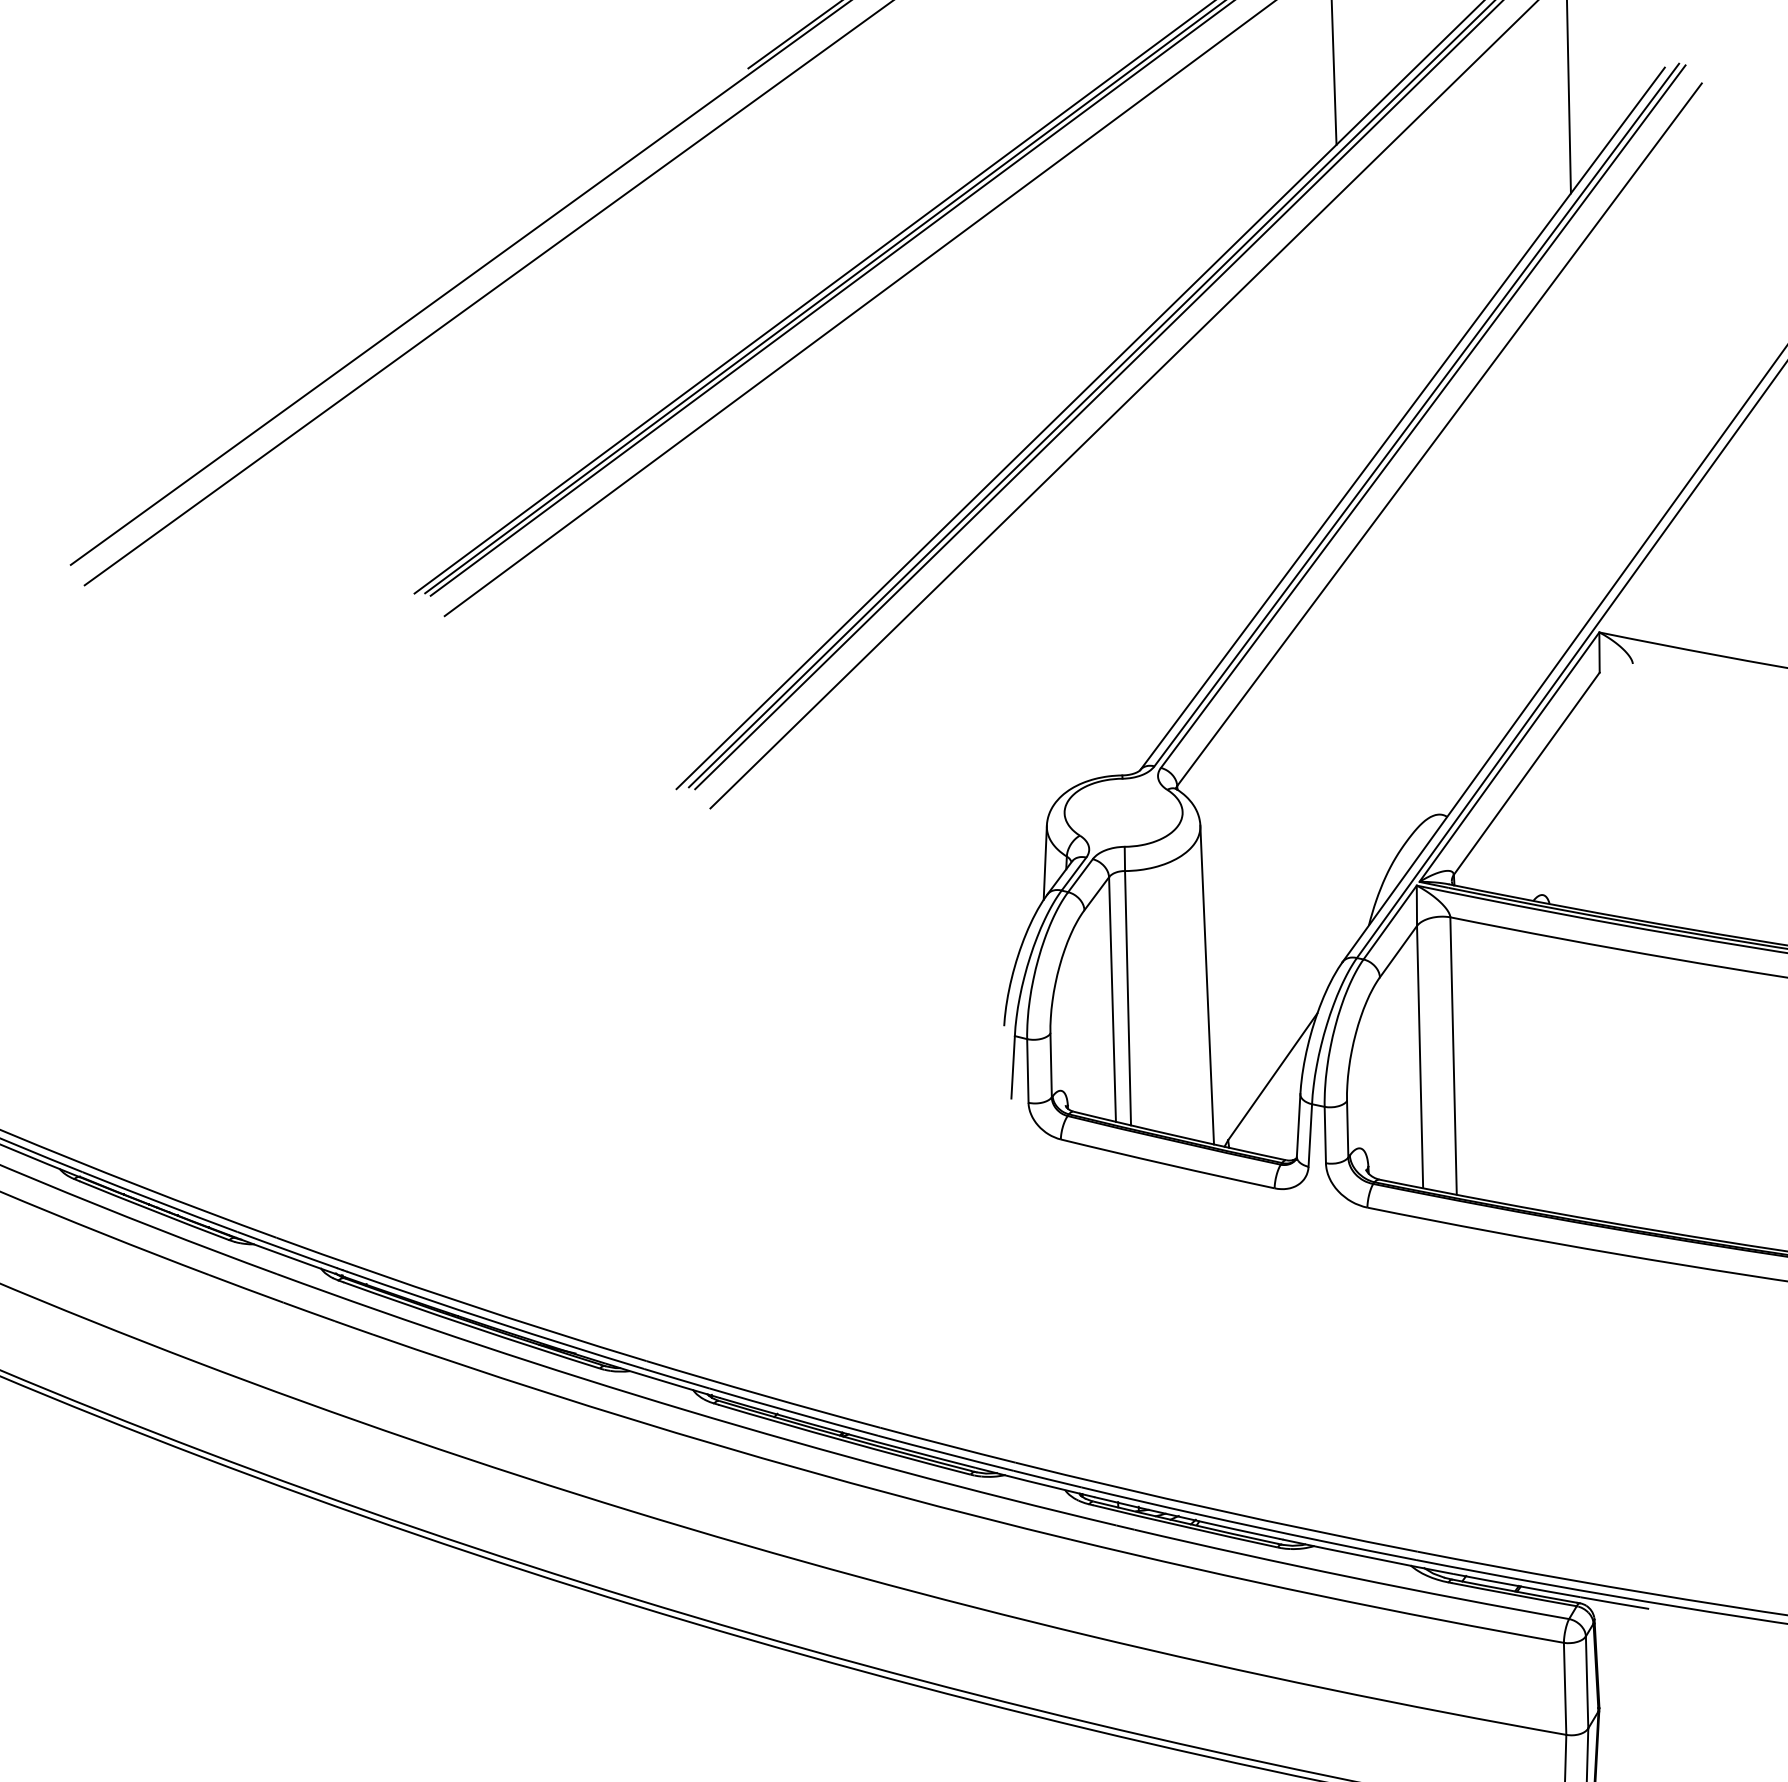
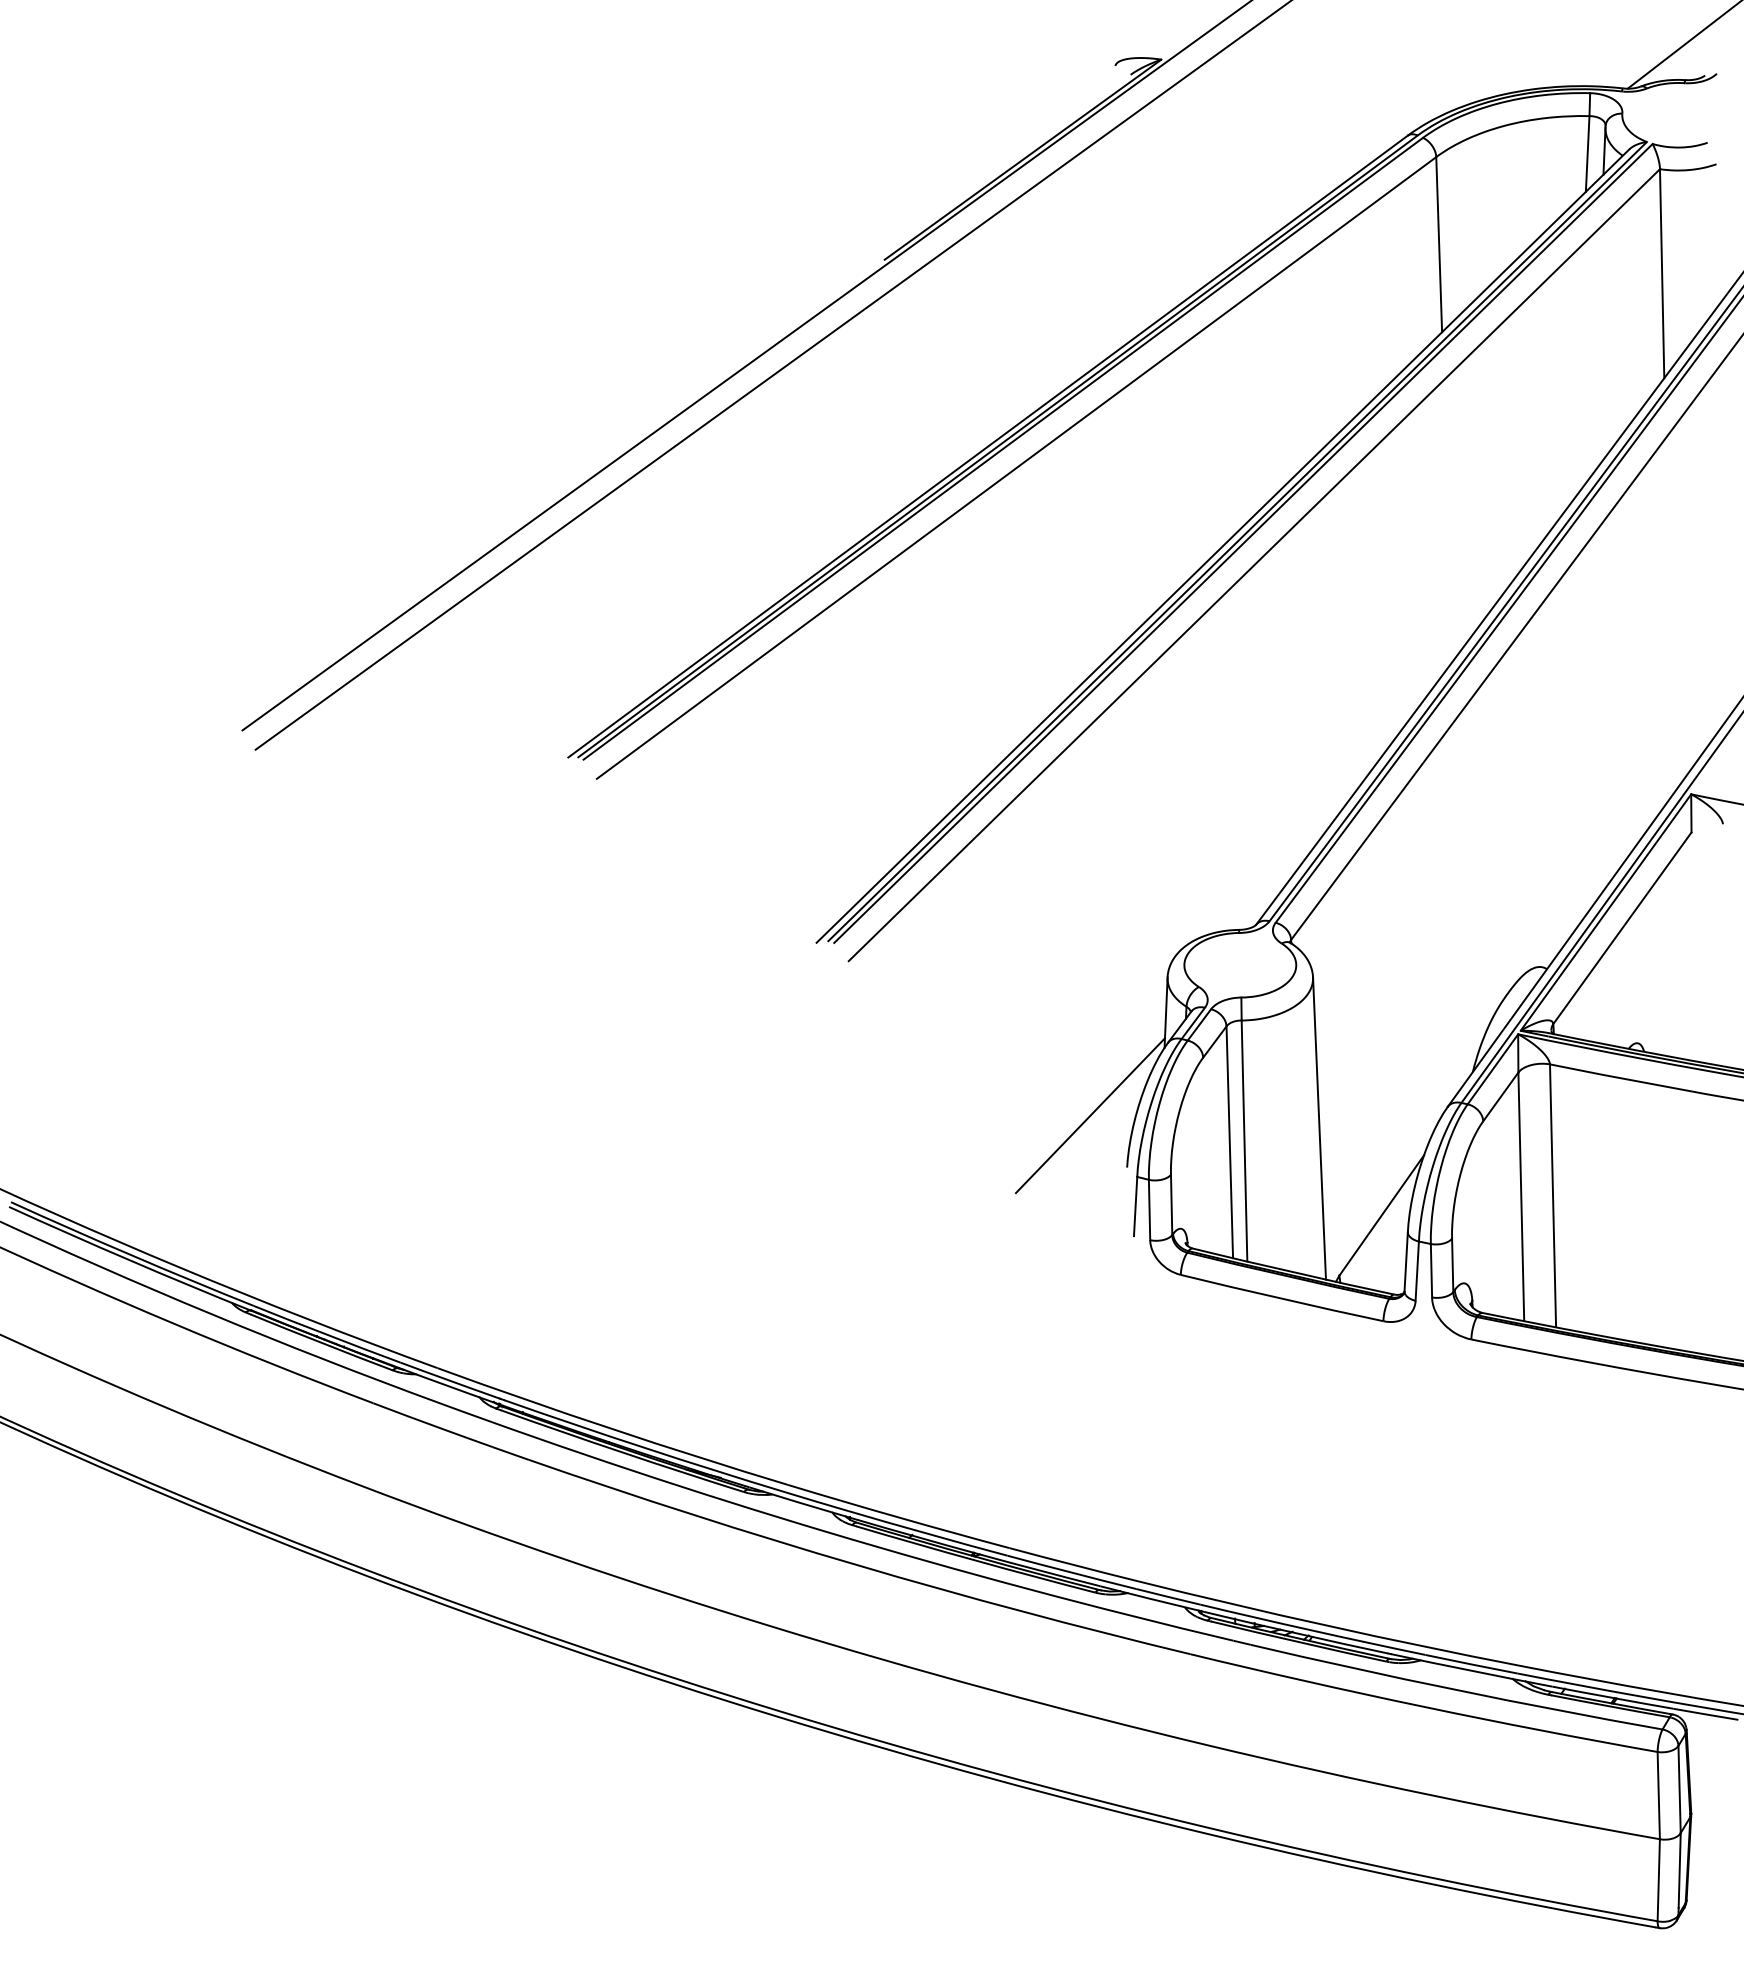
line: (965, 971) -> (1090, 1115), added

